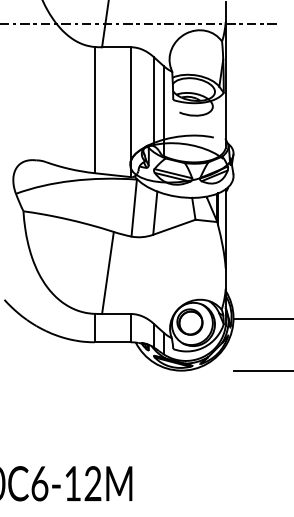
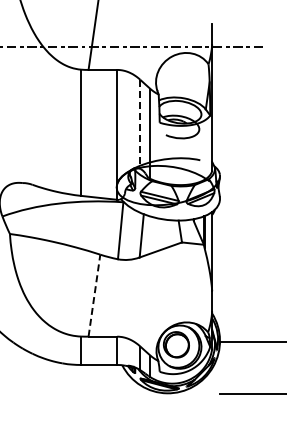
line: (153, 101) -> (139, 124), solid -> dashed
line: (108, 272) -> (94, 295), solid -> dashed

